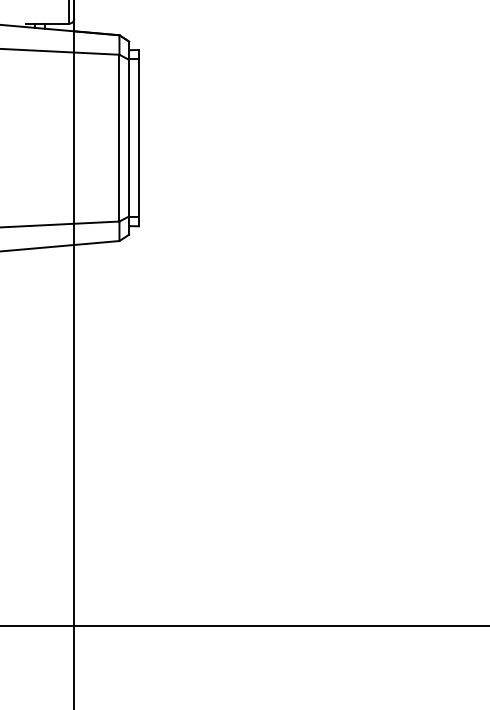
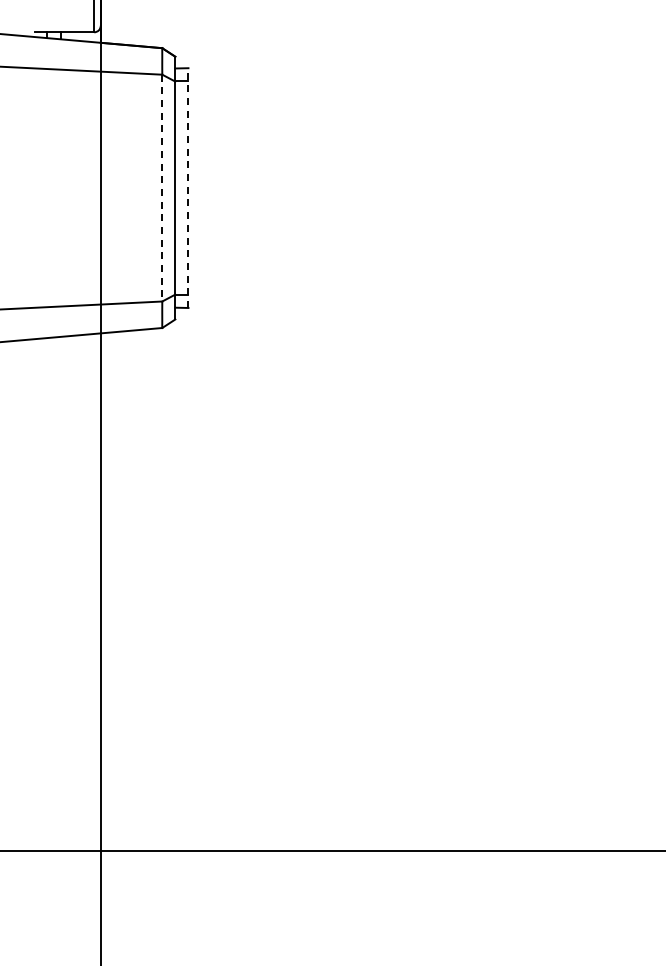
line: (119, 138) -> (162, 188), solid -> dashed
line: (138, 138) -> (188, 188), solid -> dashed

